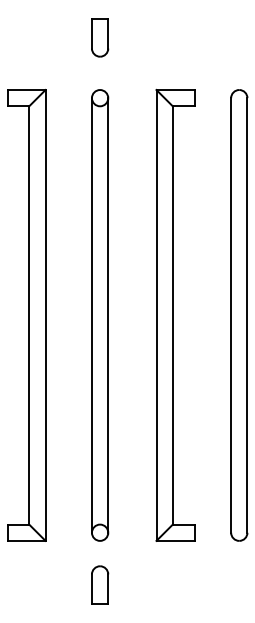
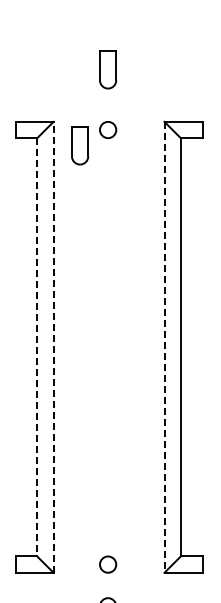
part: (72, 113) -> (80, 145), added
line: (45, 314) -> (53, 346), solid -> dashed
line: (29, 315) -> (37, 347), solid -> dashed
line: (91, 315) -> (99, 347), removed
line: (108, 315) -> (116, 347), removed
line: (156, 315) -> (164, 347), solid -> dashed

